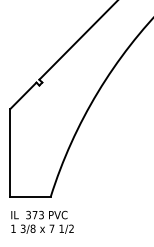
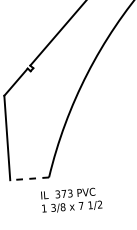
line: (30, 196) -> (29, 178), solid -> dashed
text: (42, 221) -> (71, 199), moved

